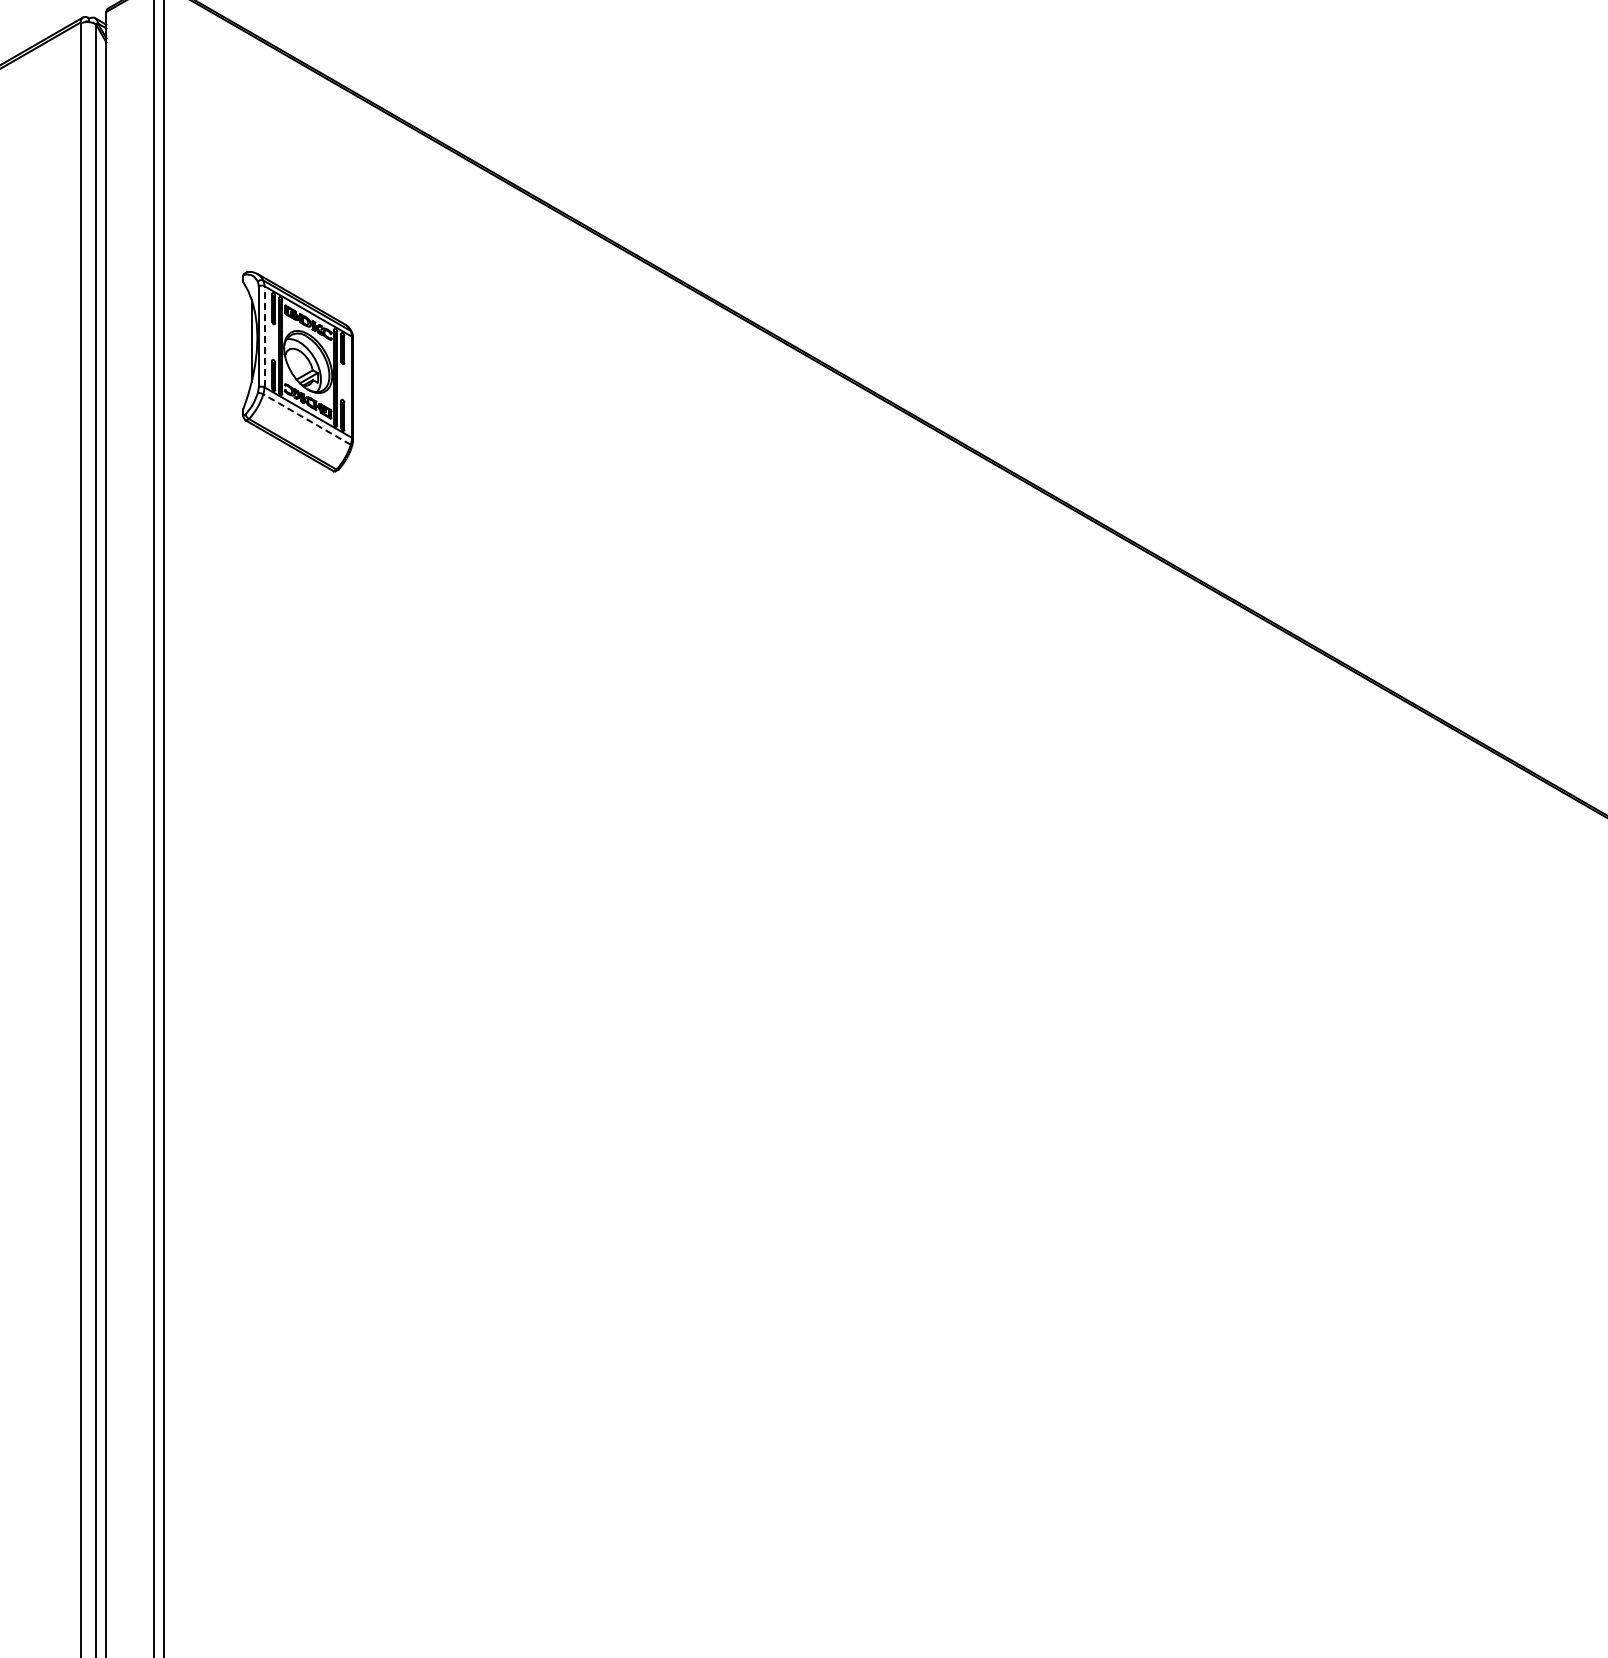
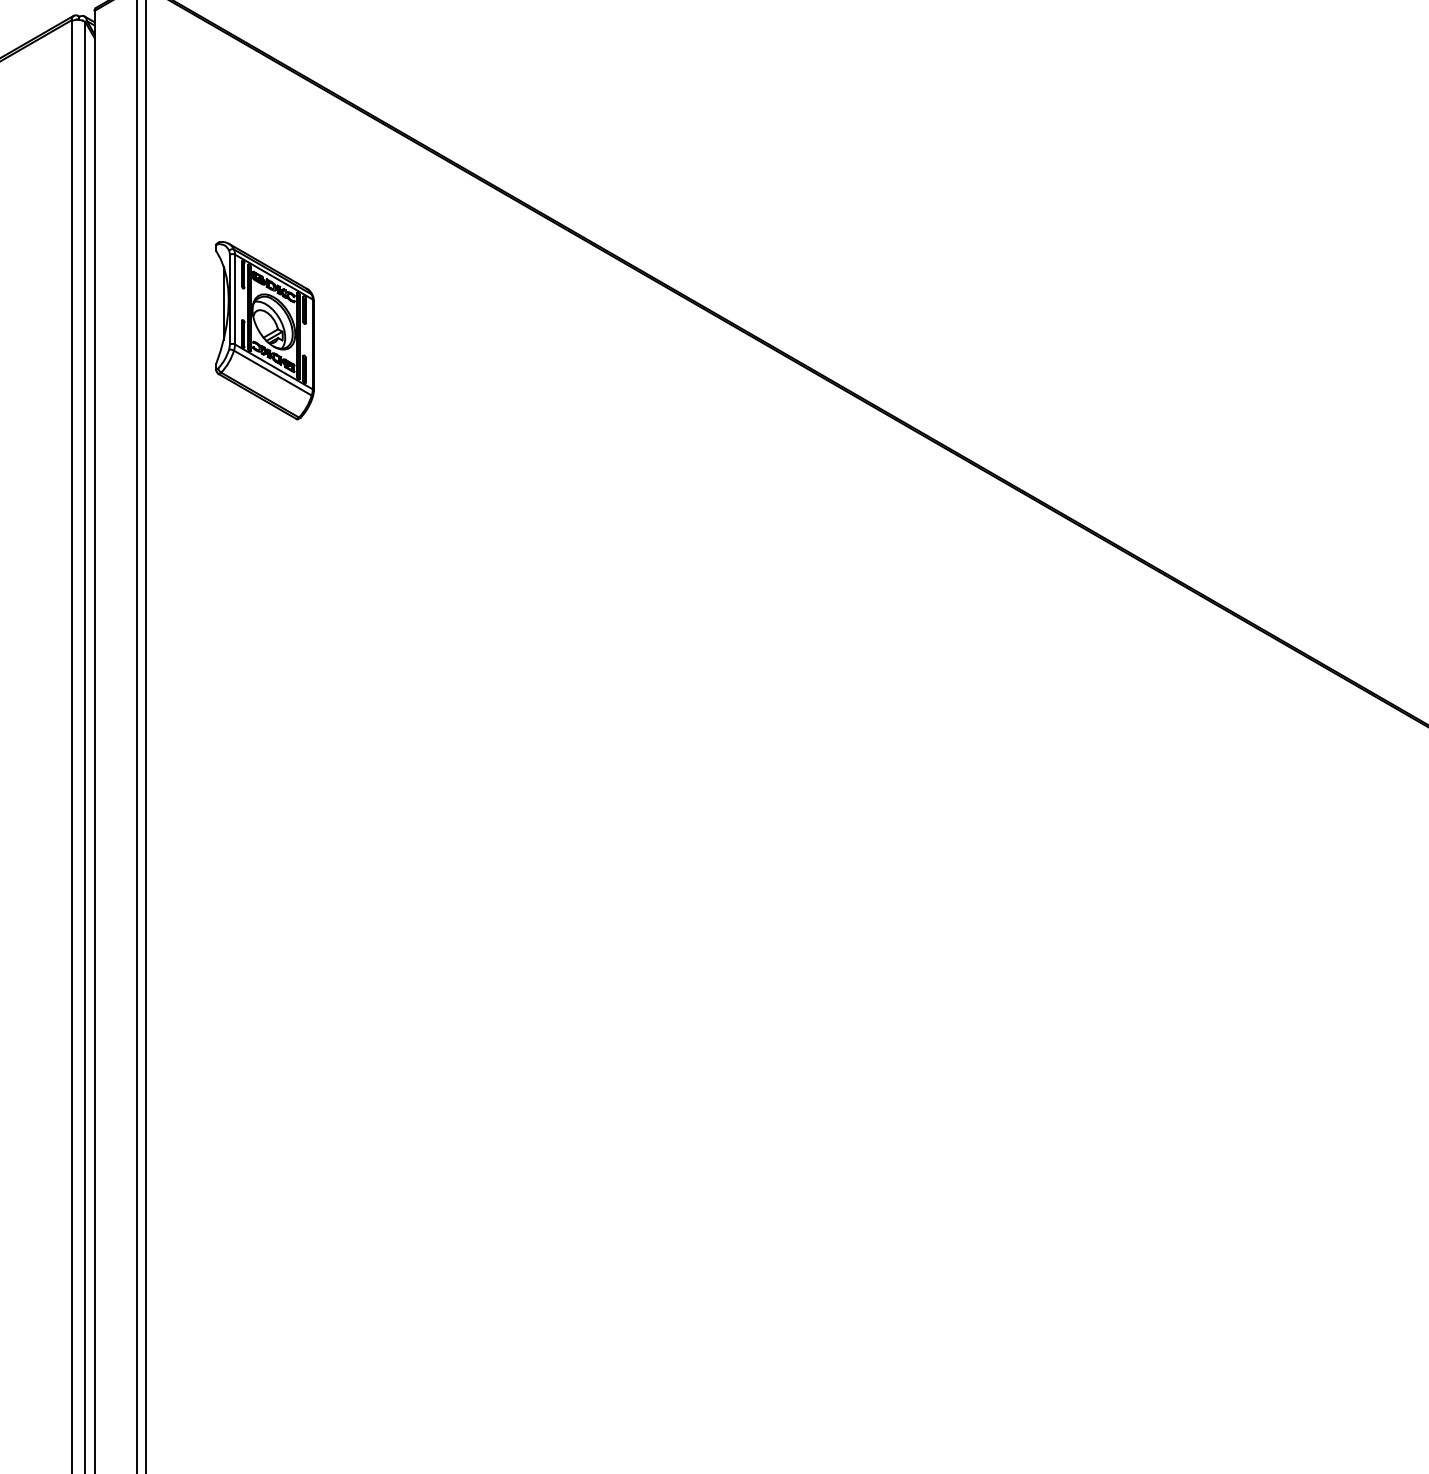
line: (264, 336) -> (235, 299), dashed -> solid
line: (306, 419) -> (272, 373), dashed -> solid

